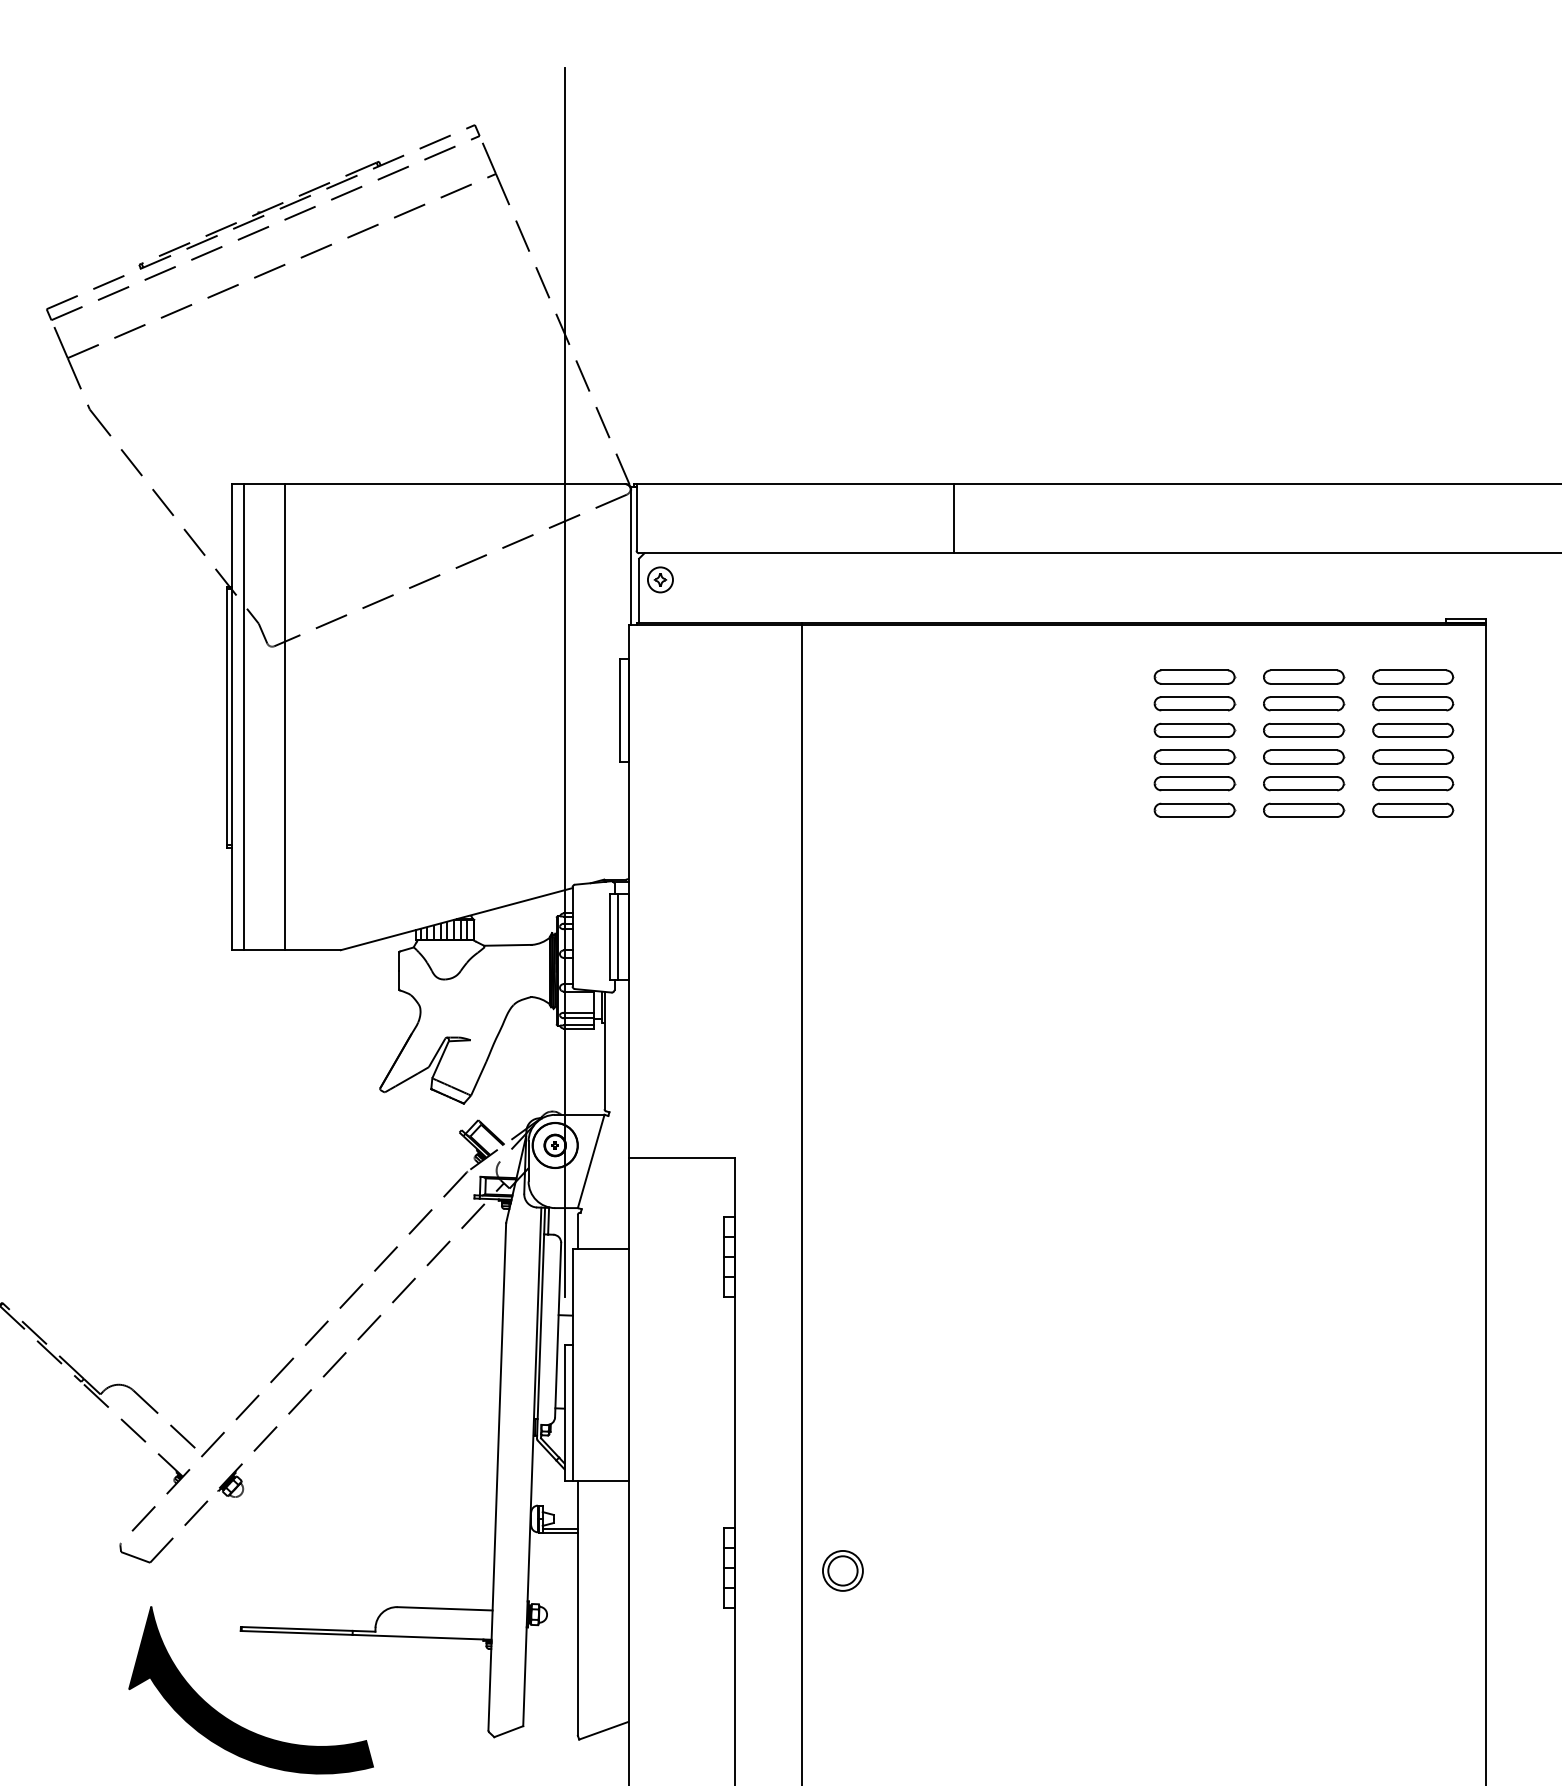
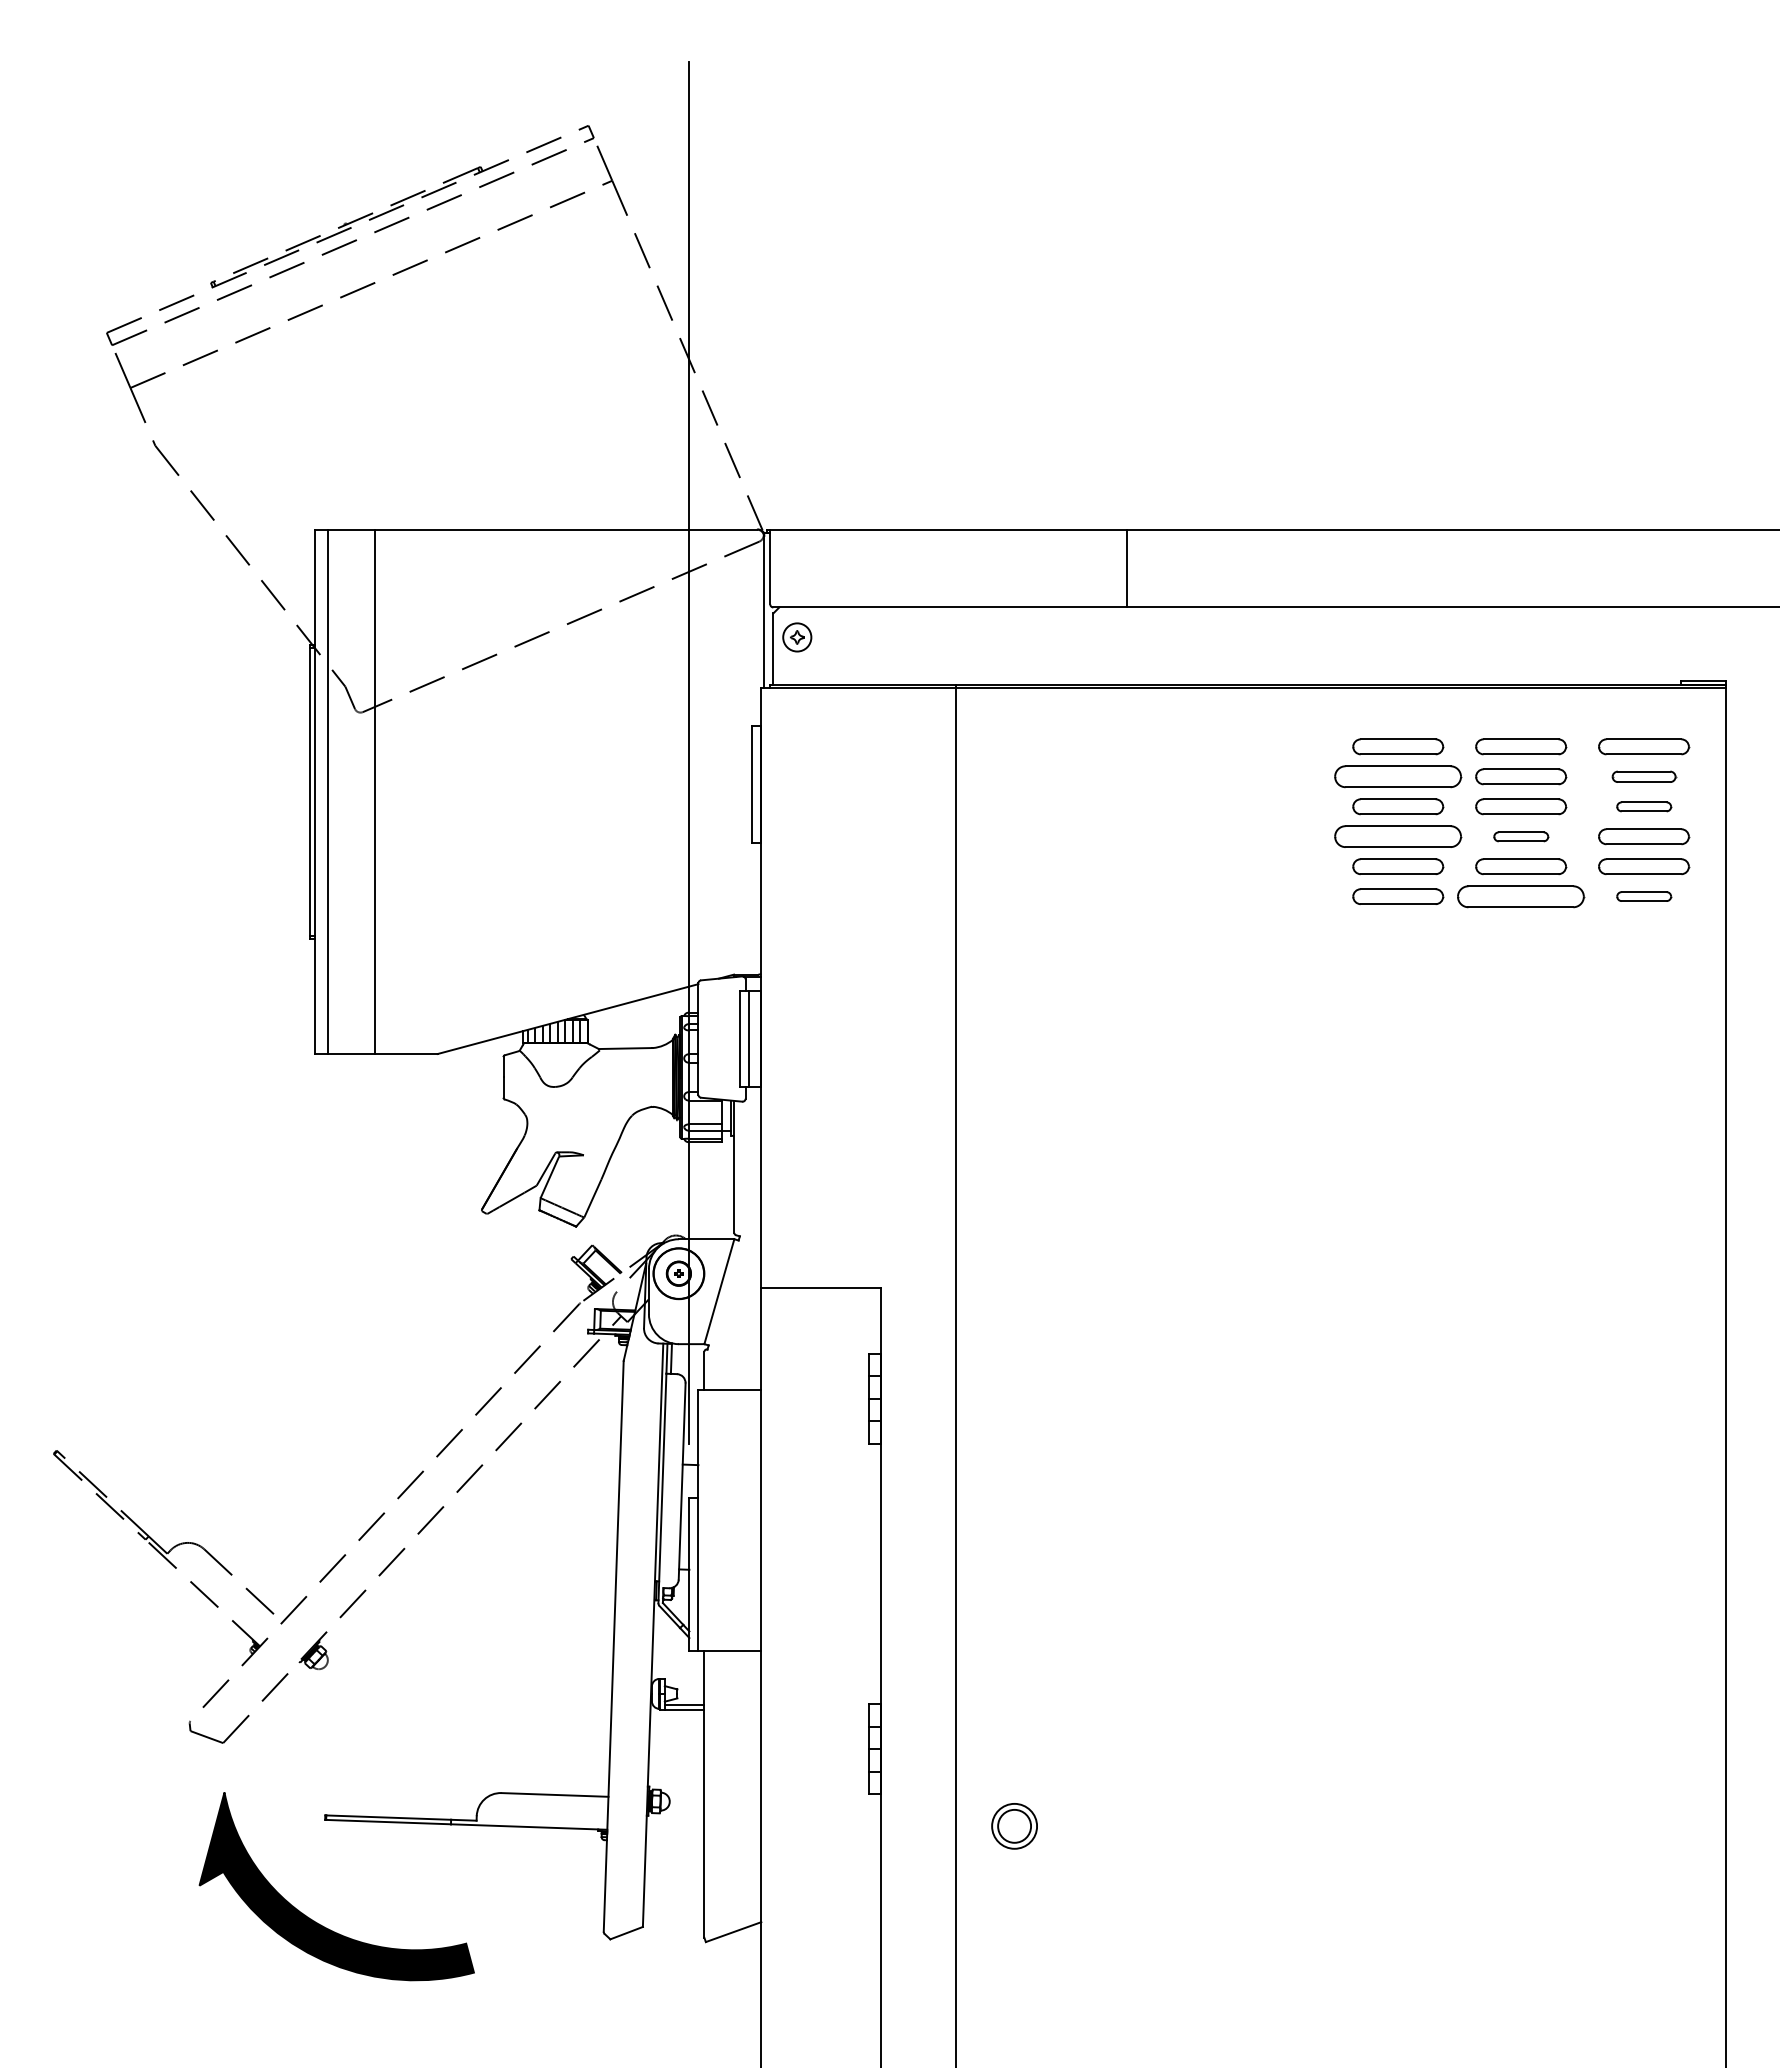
part: (1194, 703) -> (1398, 776), size x1.4
part: (1413, 703) -> (1644, 776), size x0.7
part: (1413, 730) -> (1644, 806), size x0.6
part: (1194, 756) -> (1398, 836), size x1.4
part: (1304, 756) -> (1521, 836), size x0.6
part: (1304, 810) -> (1521, 896), size x1.4
part: (1413, 810) -> (1644, 896), size x0.6
part: (842, 1571) -> (1014, 1826), moved

